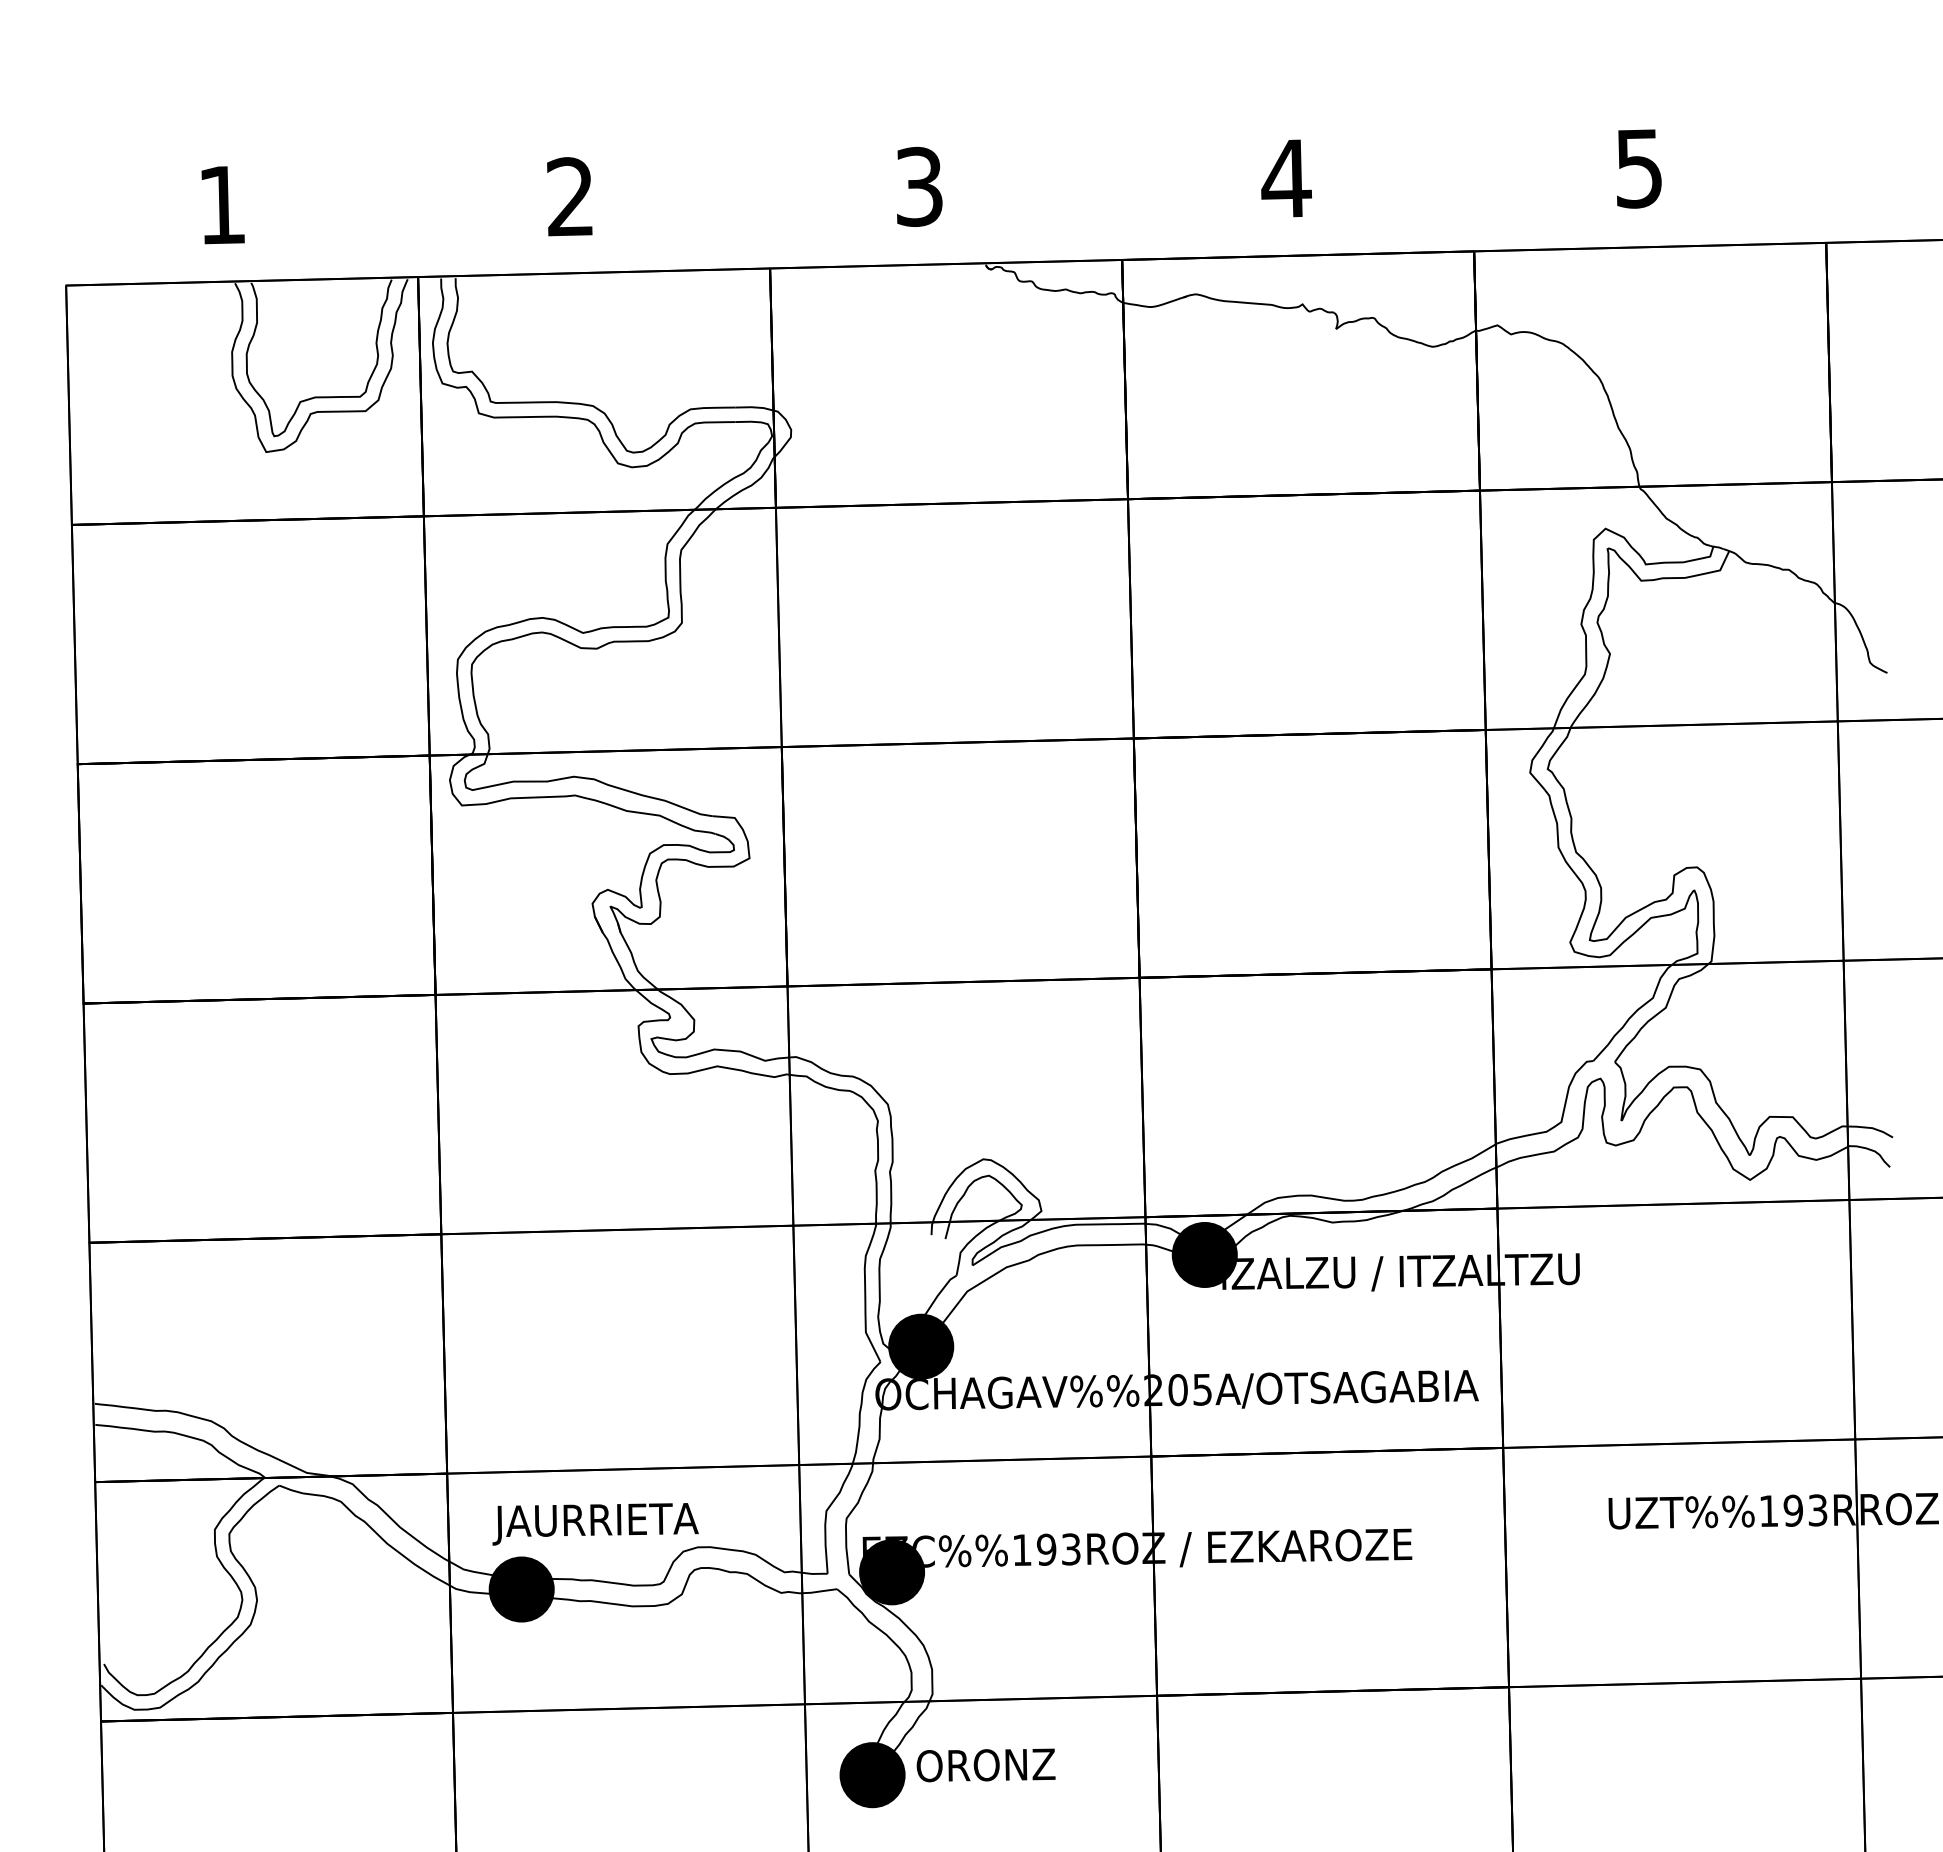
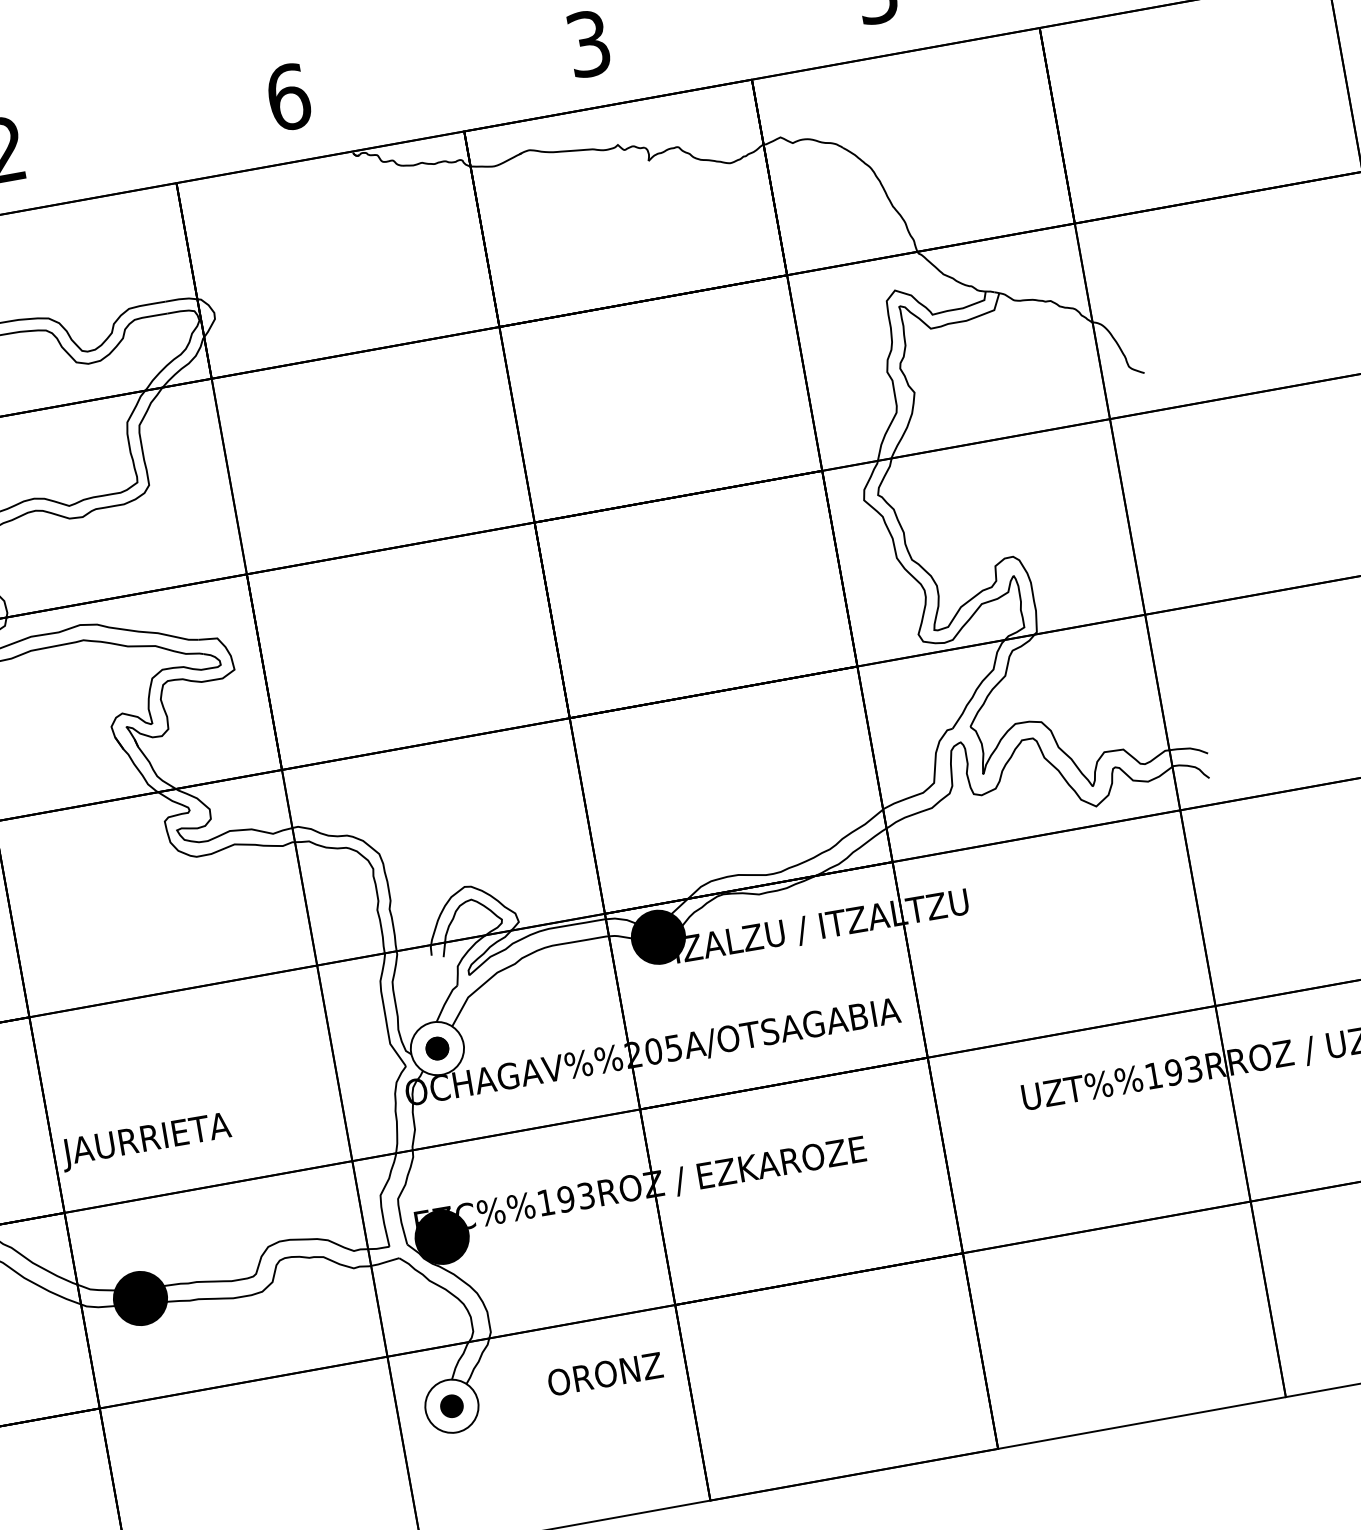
text: (1286, 178) -> (588, 43), 4 -> 3
text: (919, 186) -> (288, 96), 3 -> 6
fill: (921, 1346) -> (437, 1048), removed
text: (595, 1524) -> (146, 1142), moved
text: (985, 1765) -> (604, 1374), moved
fill: (872, 1774) -> (451, 1405), removed
fill: (872, 1775) -> (451, 1406), removed

